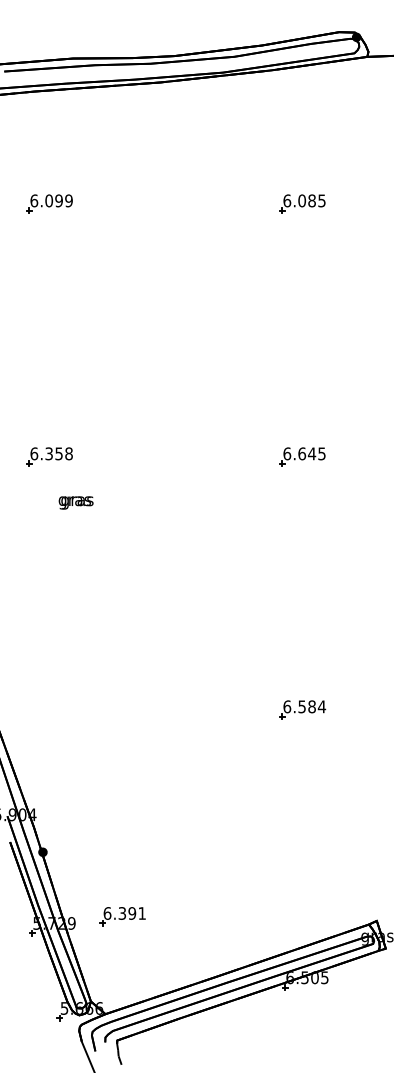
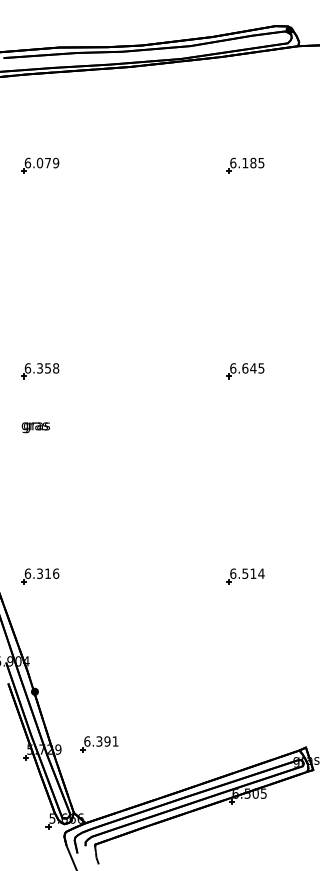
text: (58, 200) -> (47, 162), 6.099 -> 6.079
text: (301, 200) -> (244, 162), 6.085 -> 6.185
text: (75, 502) -> (35, 427), moved
text: (311, 706) -> (252, 573), 6.584 -> 6.514
part: (49, 709) -> (40, 575), added

